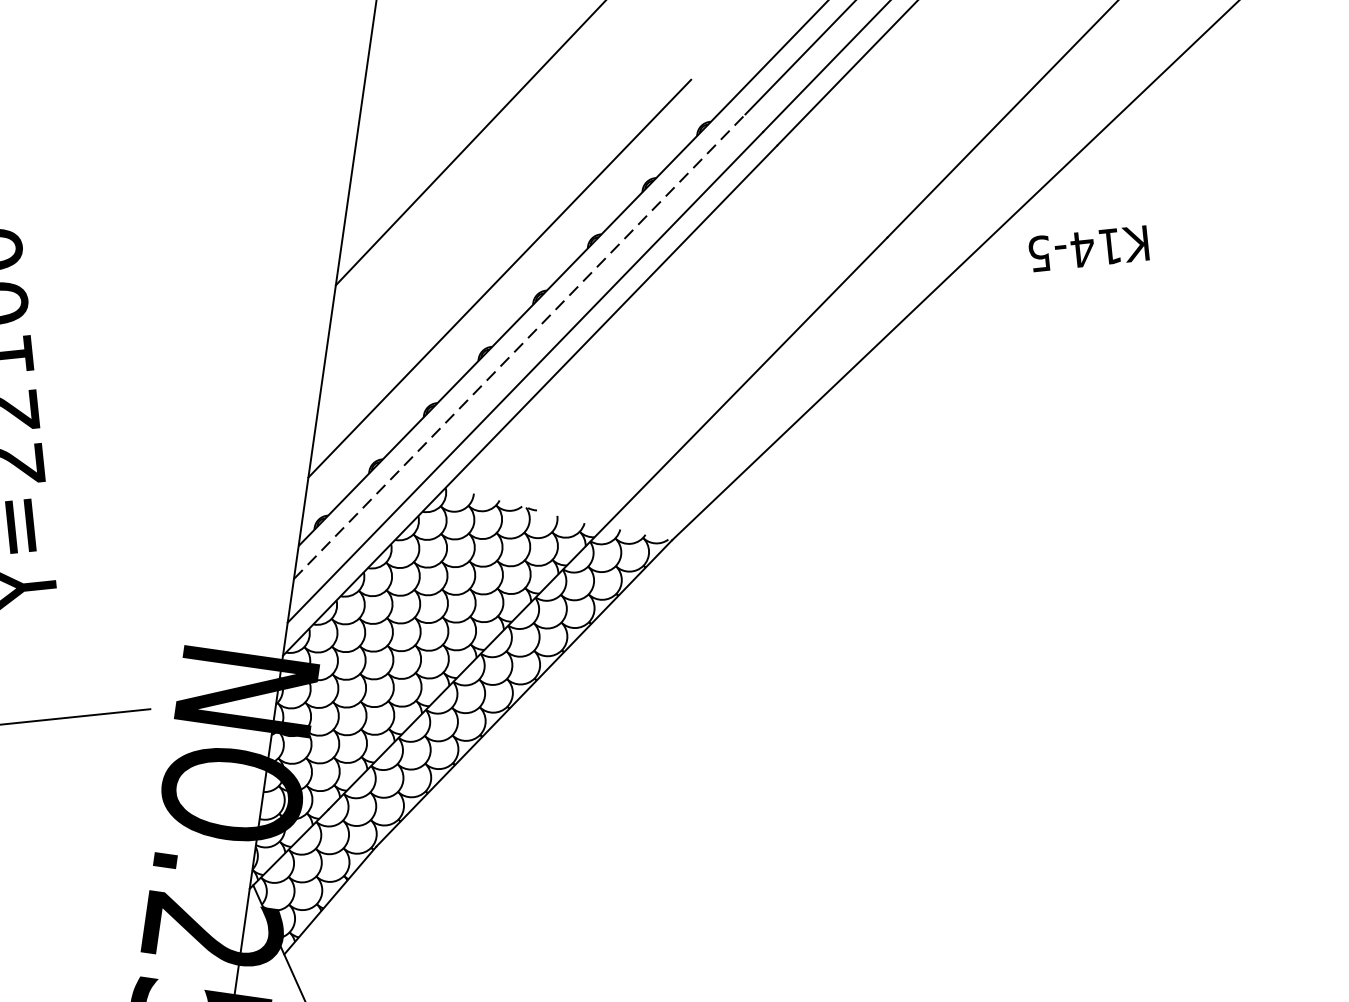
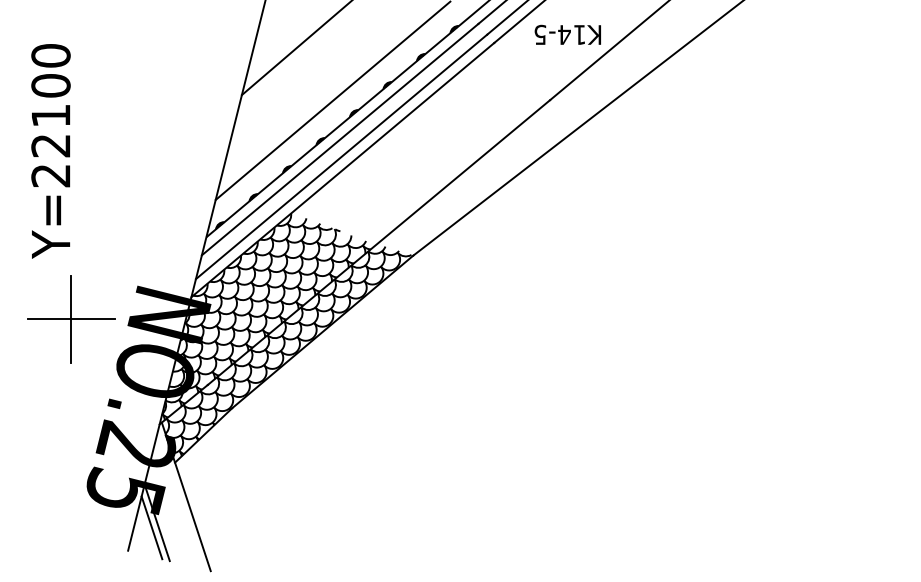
text: (1088, 248) -> (567, 34), moved
line: (520, 346) -> (340, 139), dashed -> solid
line: (72, 715) -> (71, 318), added

